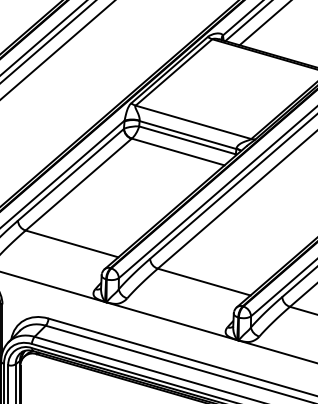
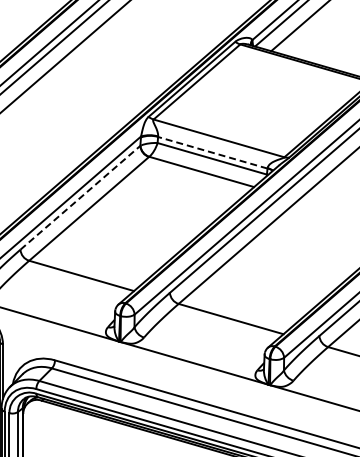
line: (187, 134) -> (212, 152), solid -> dashed
line: (71, 174) -> (80, 197), solid -> dashed

